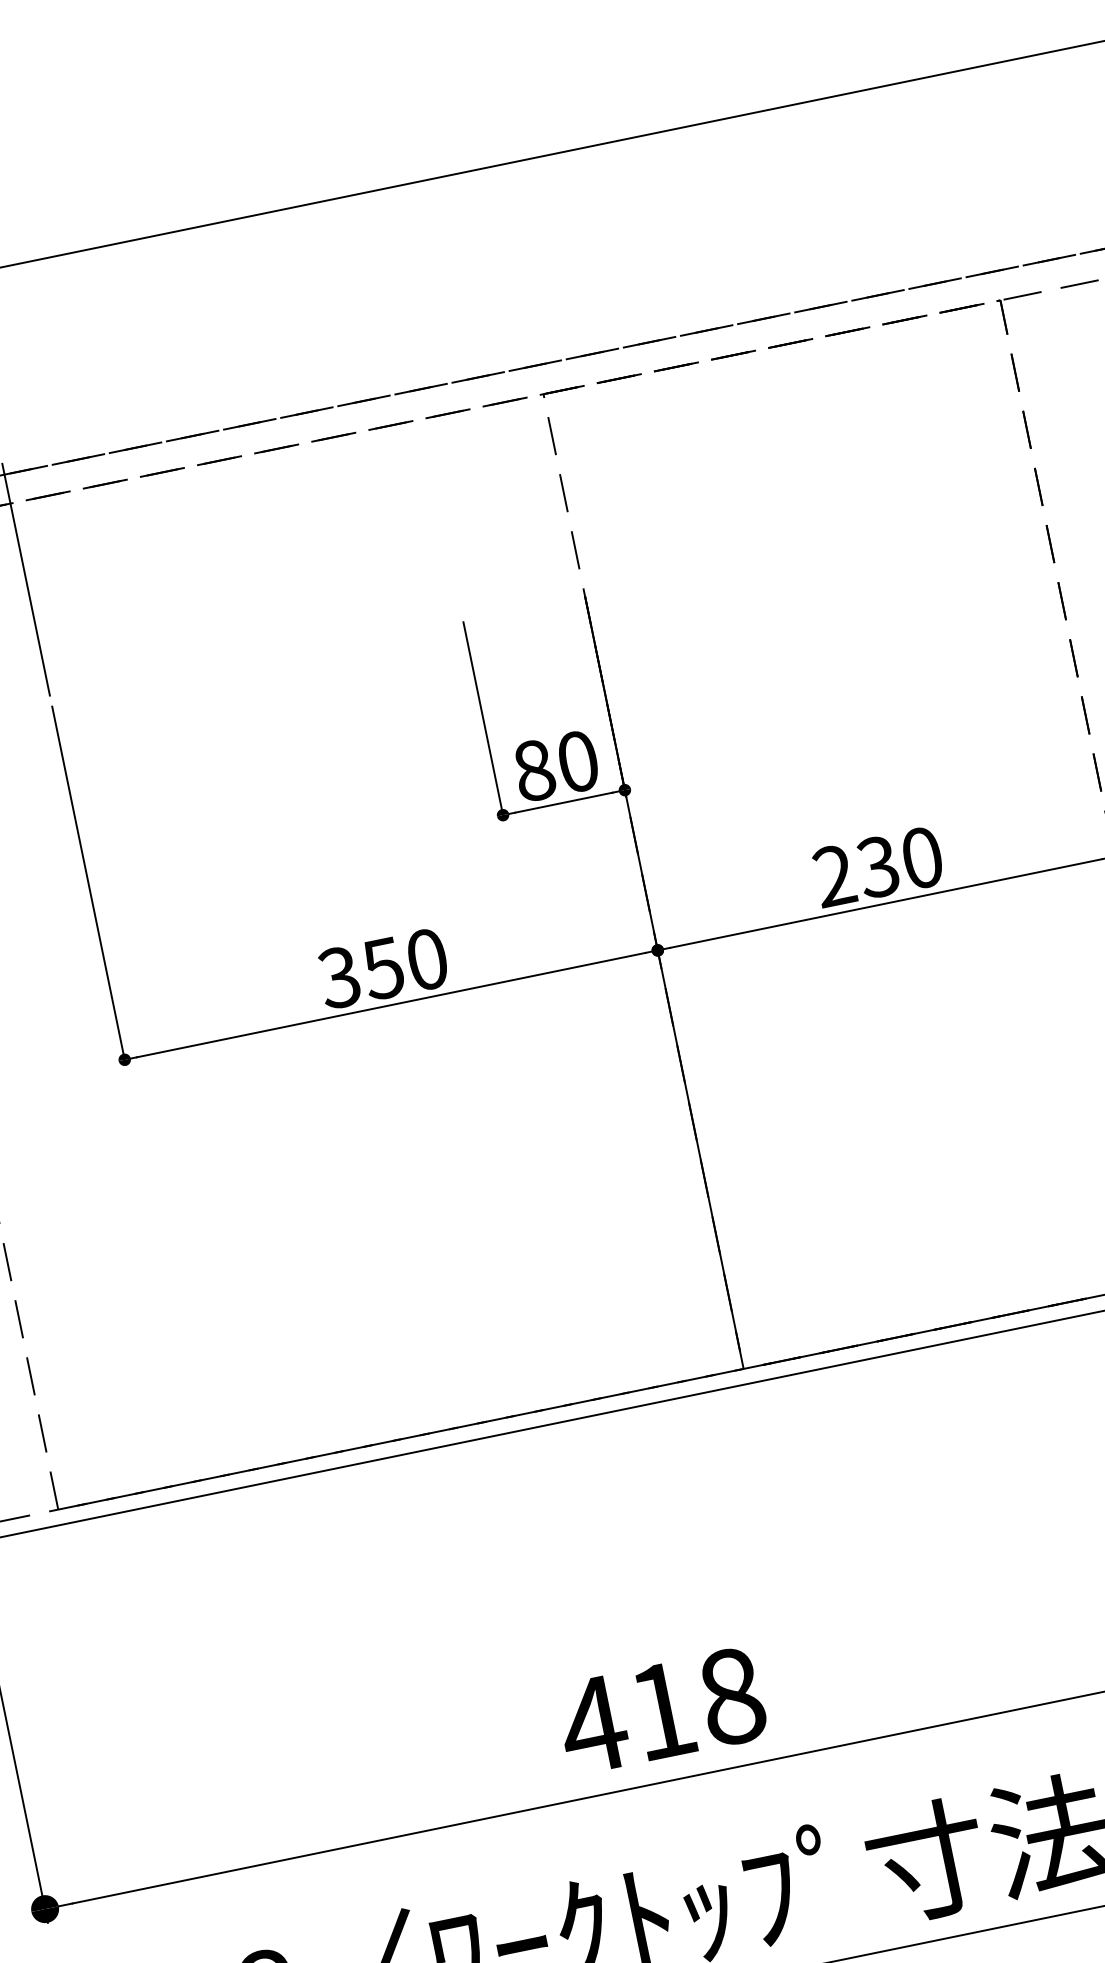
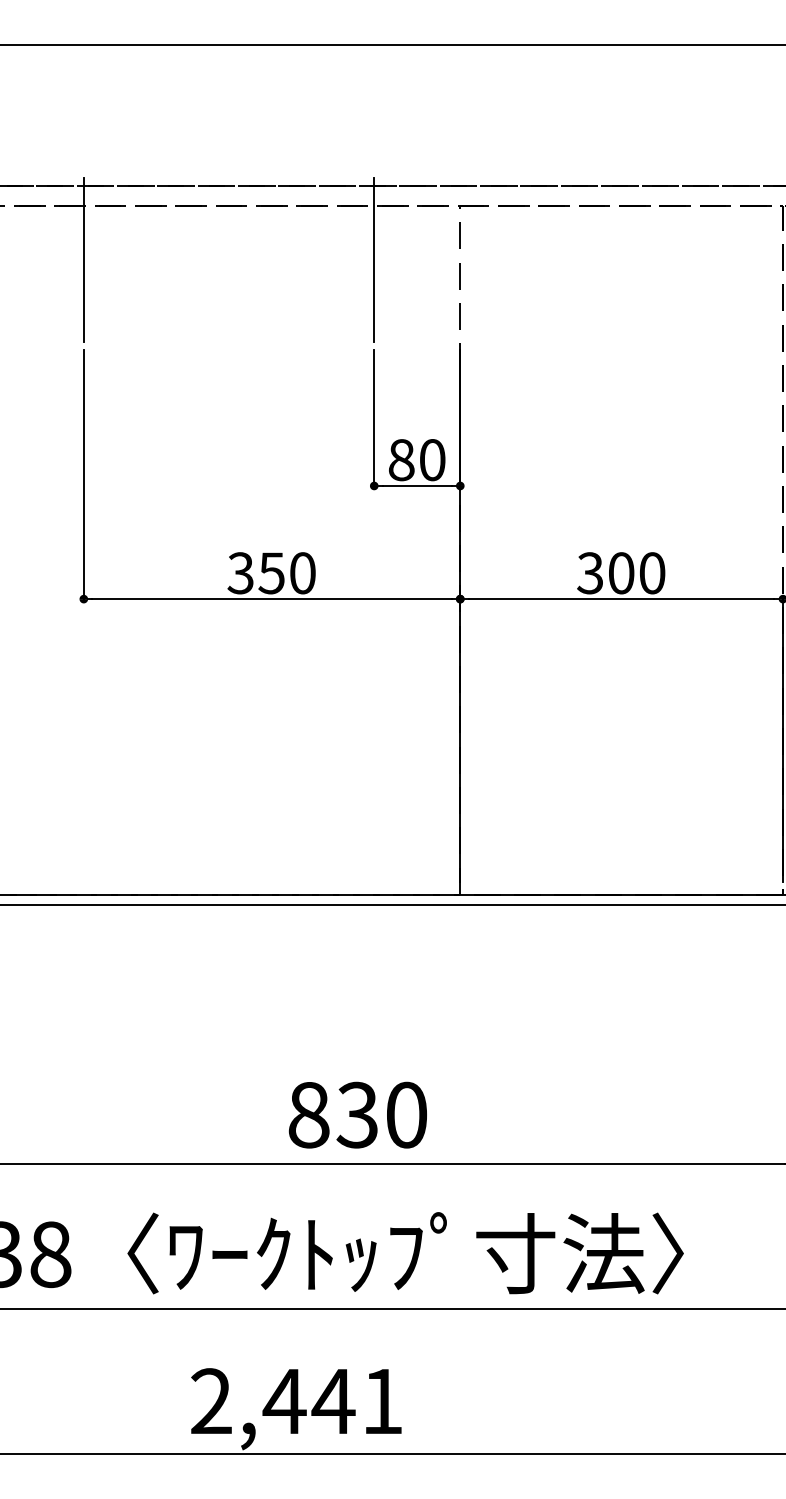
line: (437, 494) -> (374, 259), added
text: (855, 871) -> (605, 573), 230 -> 300
text: (660, 1710) -> (356, 1114), 418 -> 830

